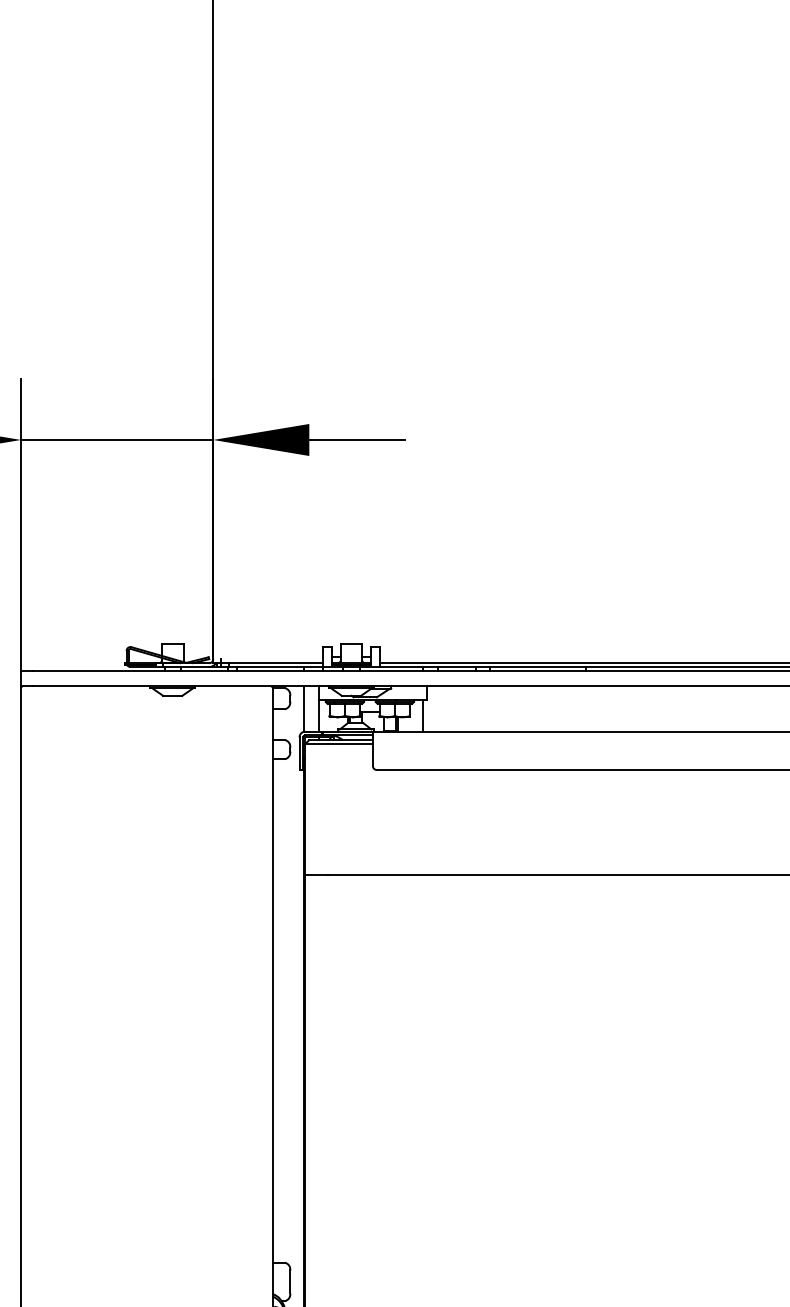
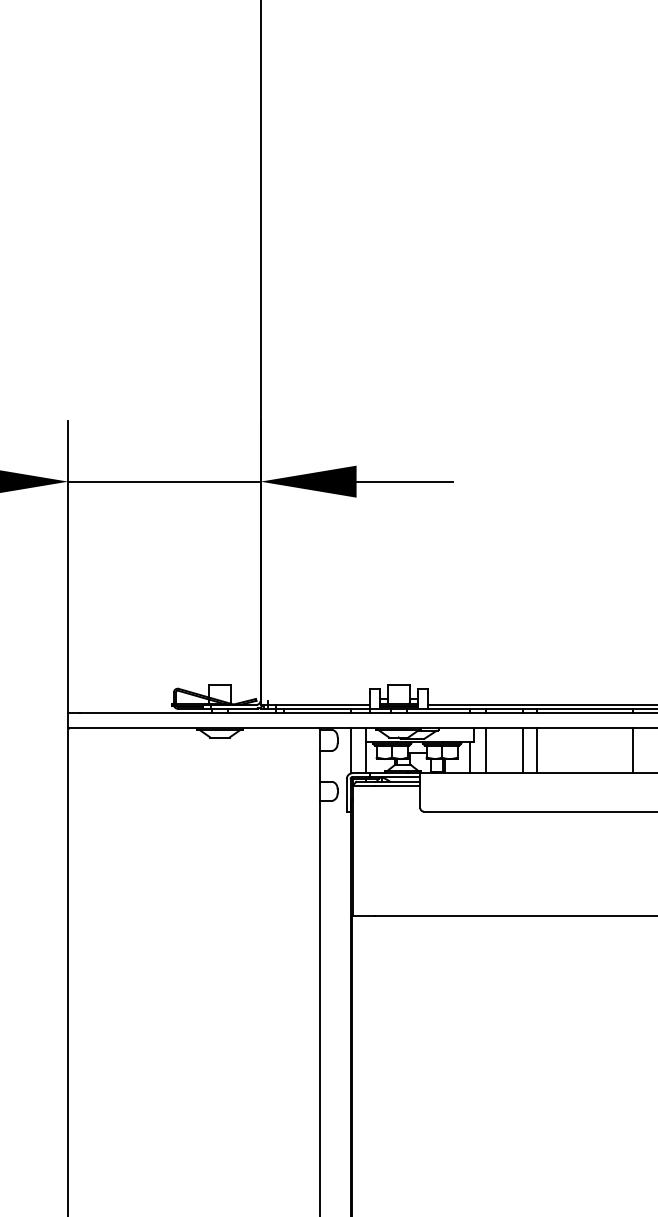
line: (438, 708) -> (485, 750), added
line: (475, 708) -> (522, 750), added
line: (489, 708) -> (536, 750), added
line: (586, 708) -> (633, 750), added

